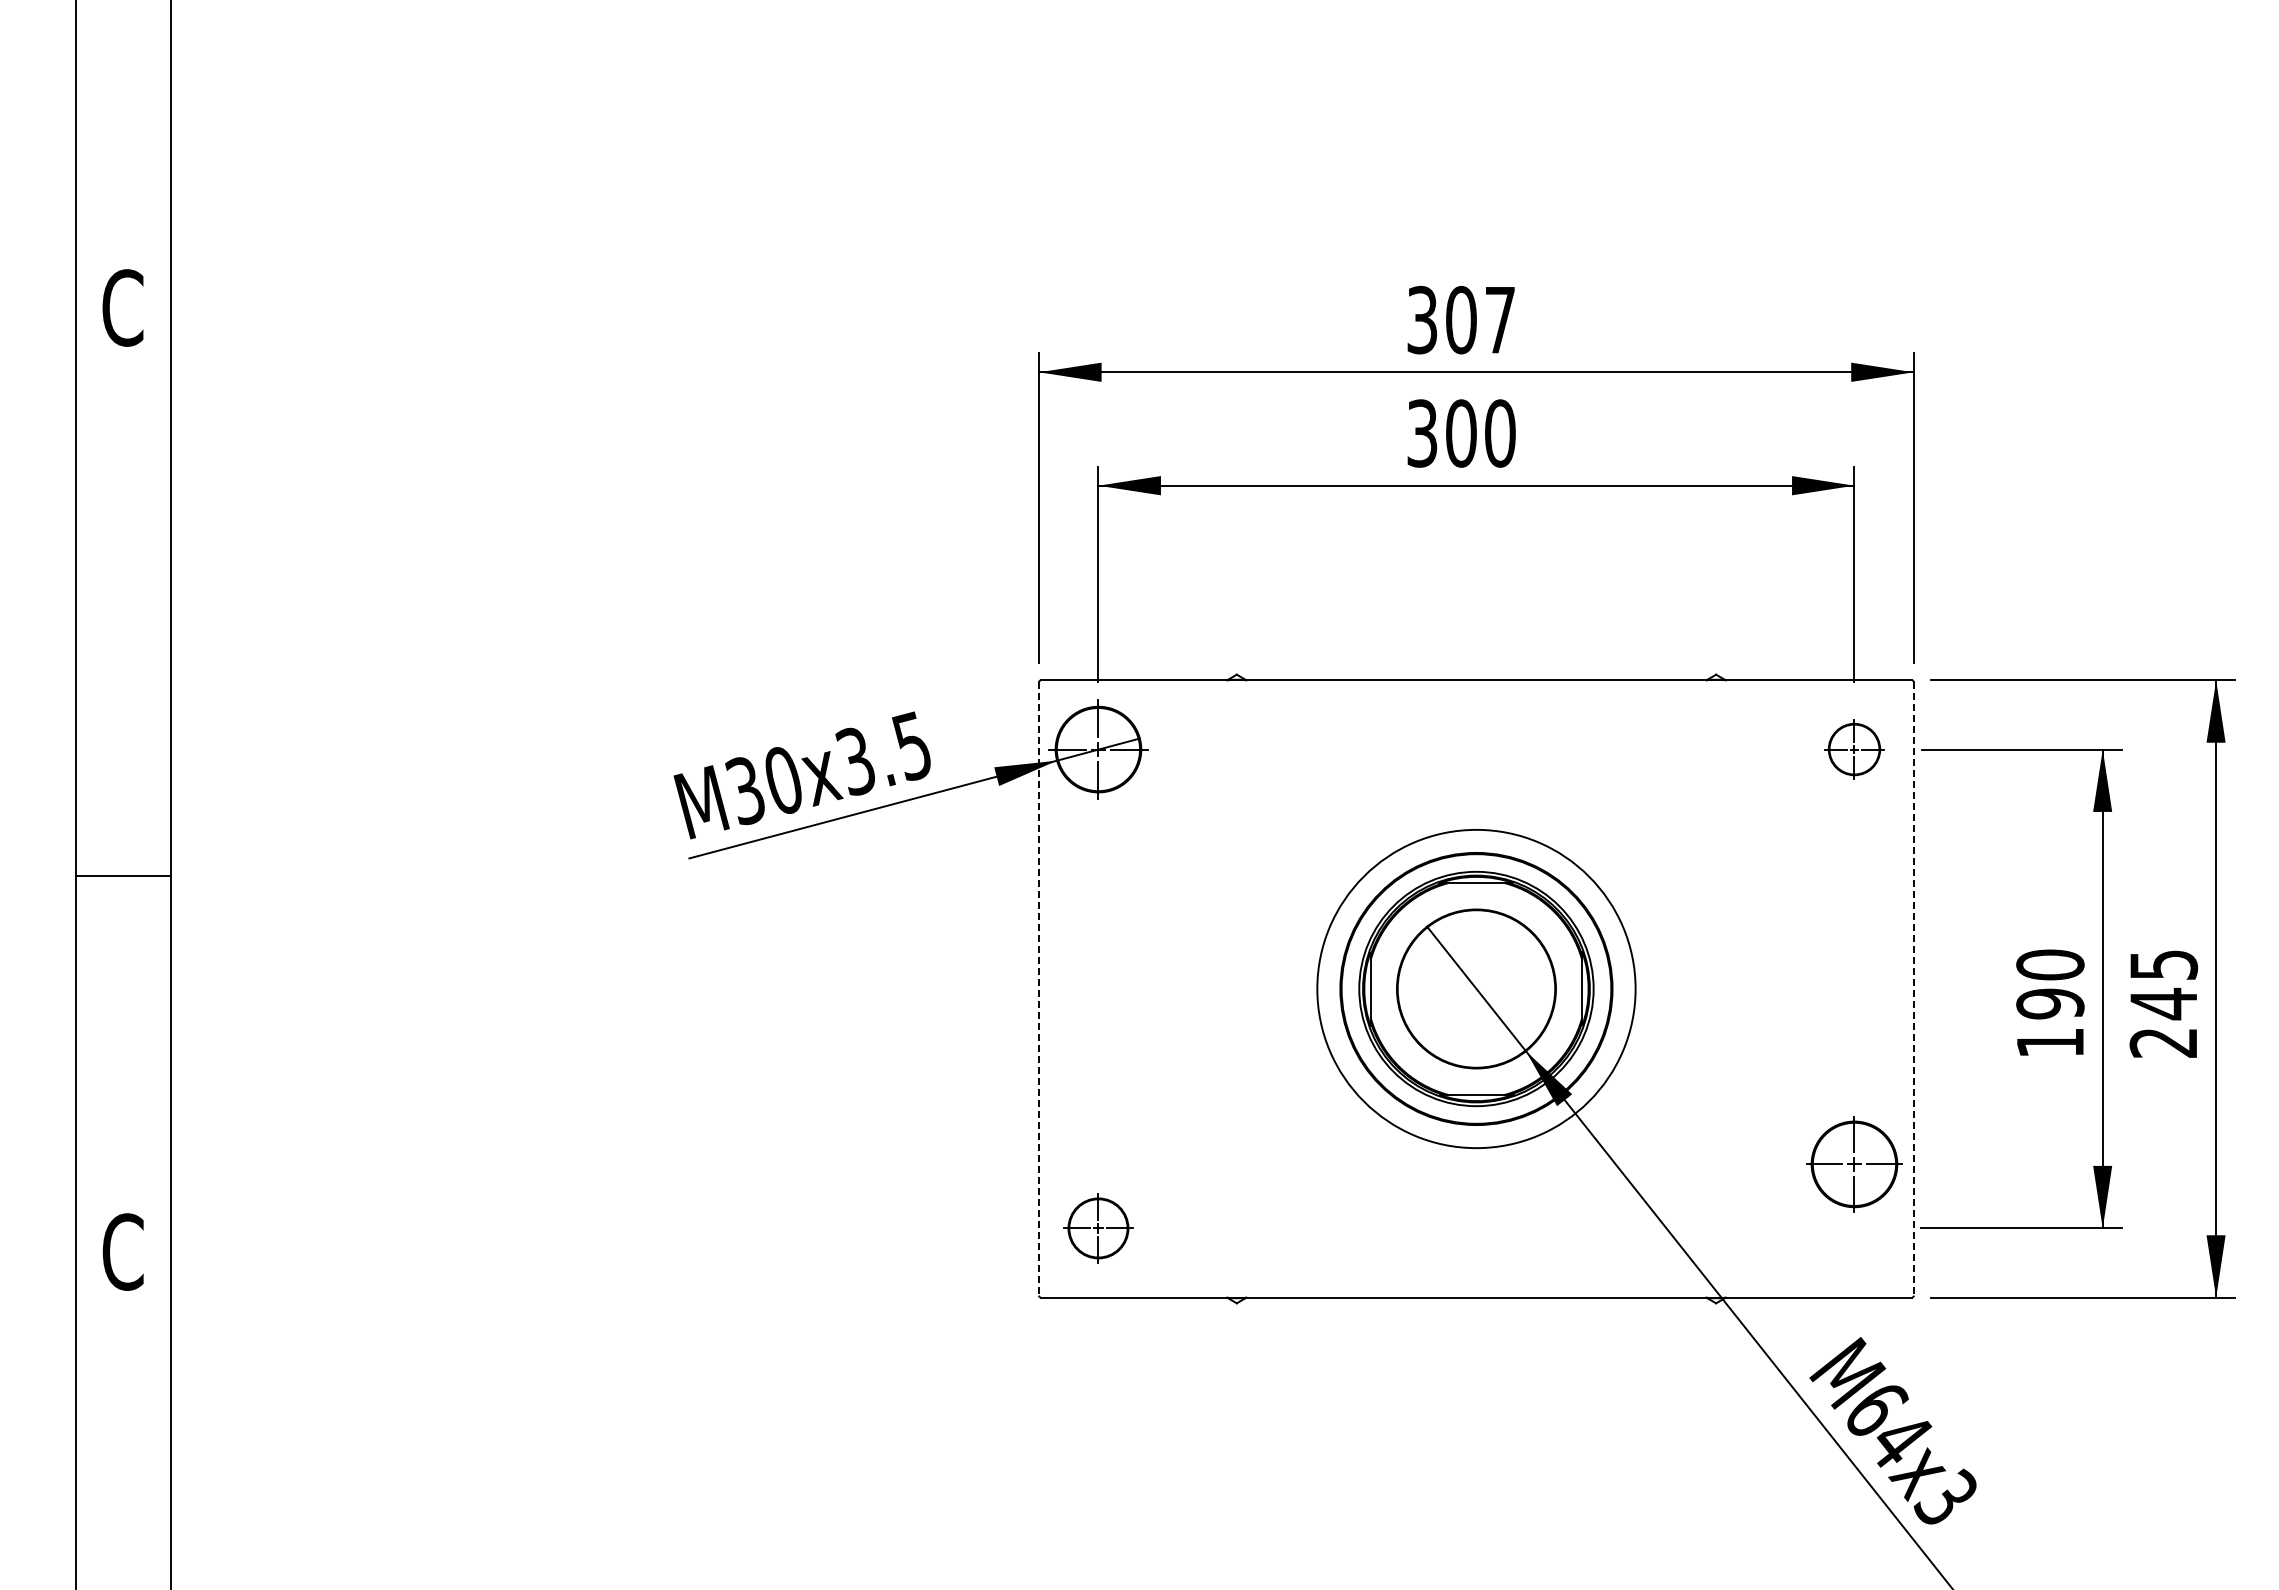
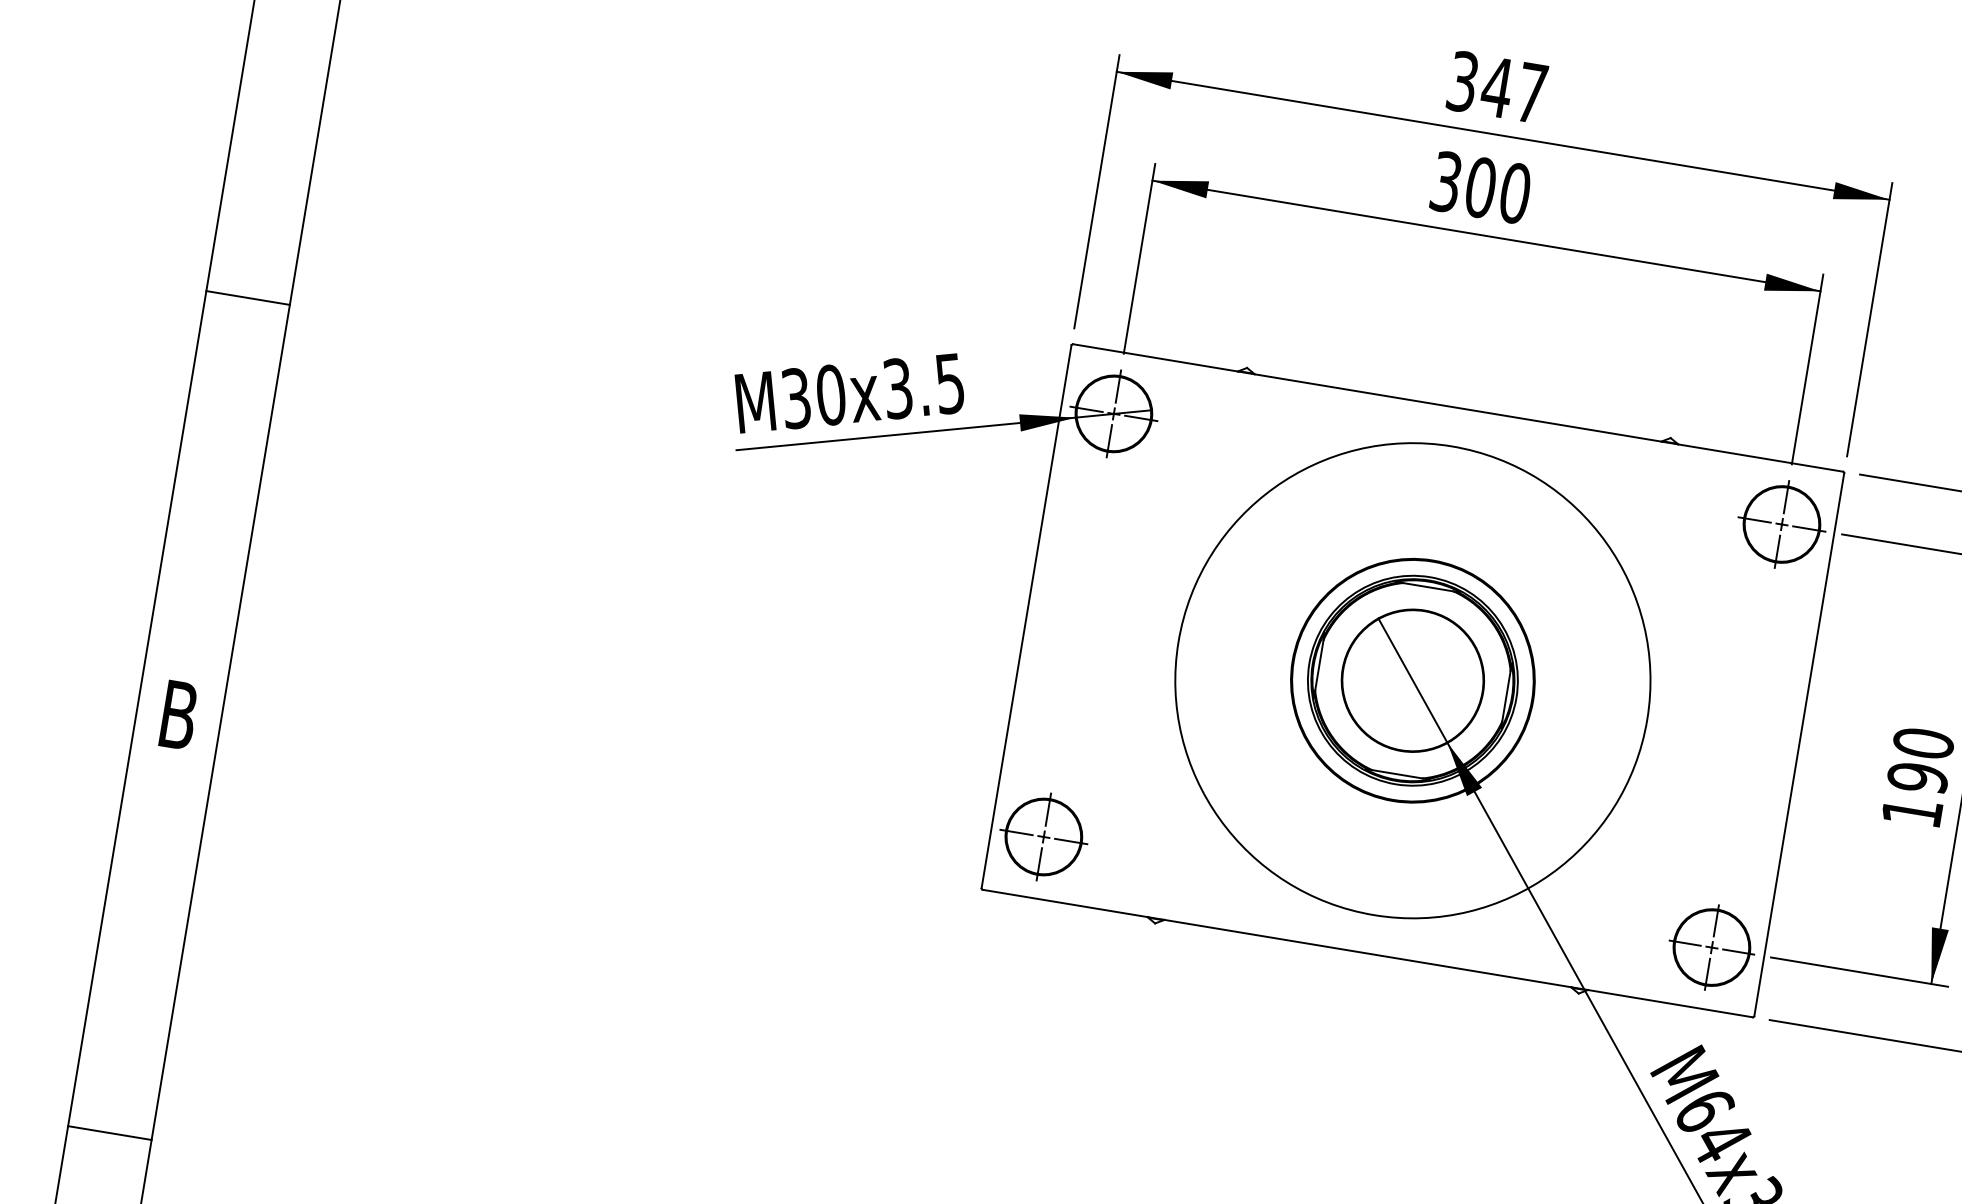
text: (1461, 319) -> (1497, 86), 307 -> 347
part: (1854, 749) -> (1782, 524), size x1.67
line: (123, 875) -> (247, 297), moved
circle: (1476, 988) -> (1413, 680), size x1.67
line: (1039, 989) -> (1026, 617), dashed -> solid
line: (1913, 989) -> (1799, 745), dashed -> solid
part: (1854, 1164) -> (1711, 947), moved
part: (1098, 1228) -> (1043, 837), size x1.43
text: (122, 1251) -> (178, 714), C -> B

